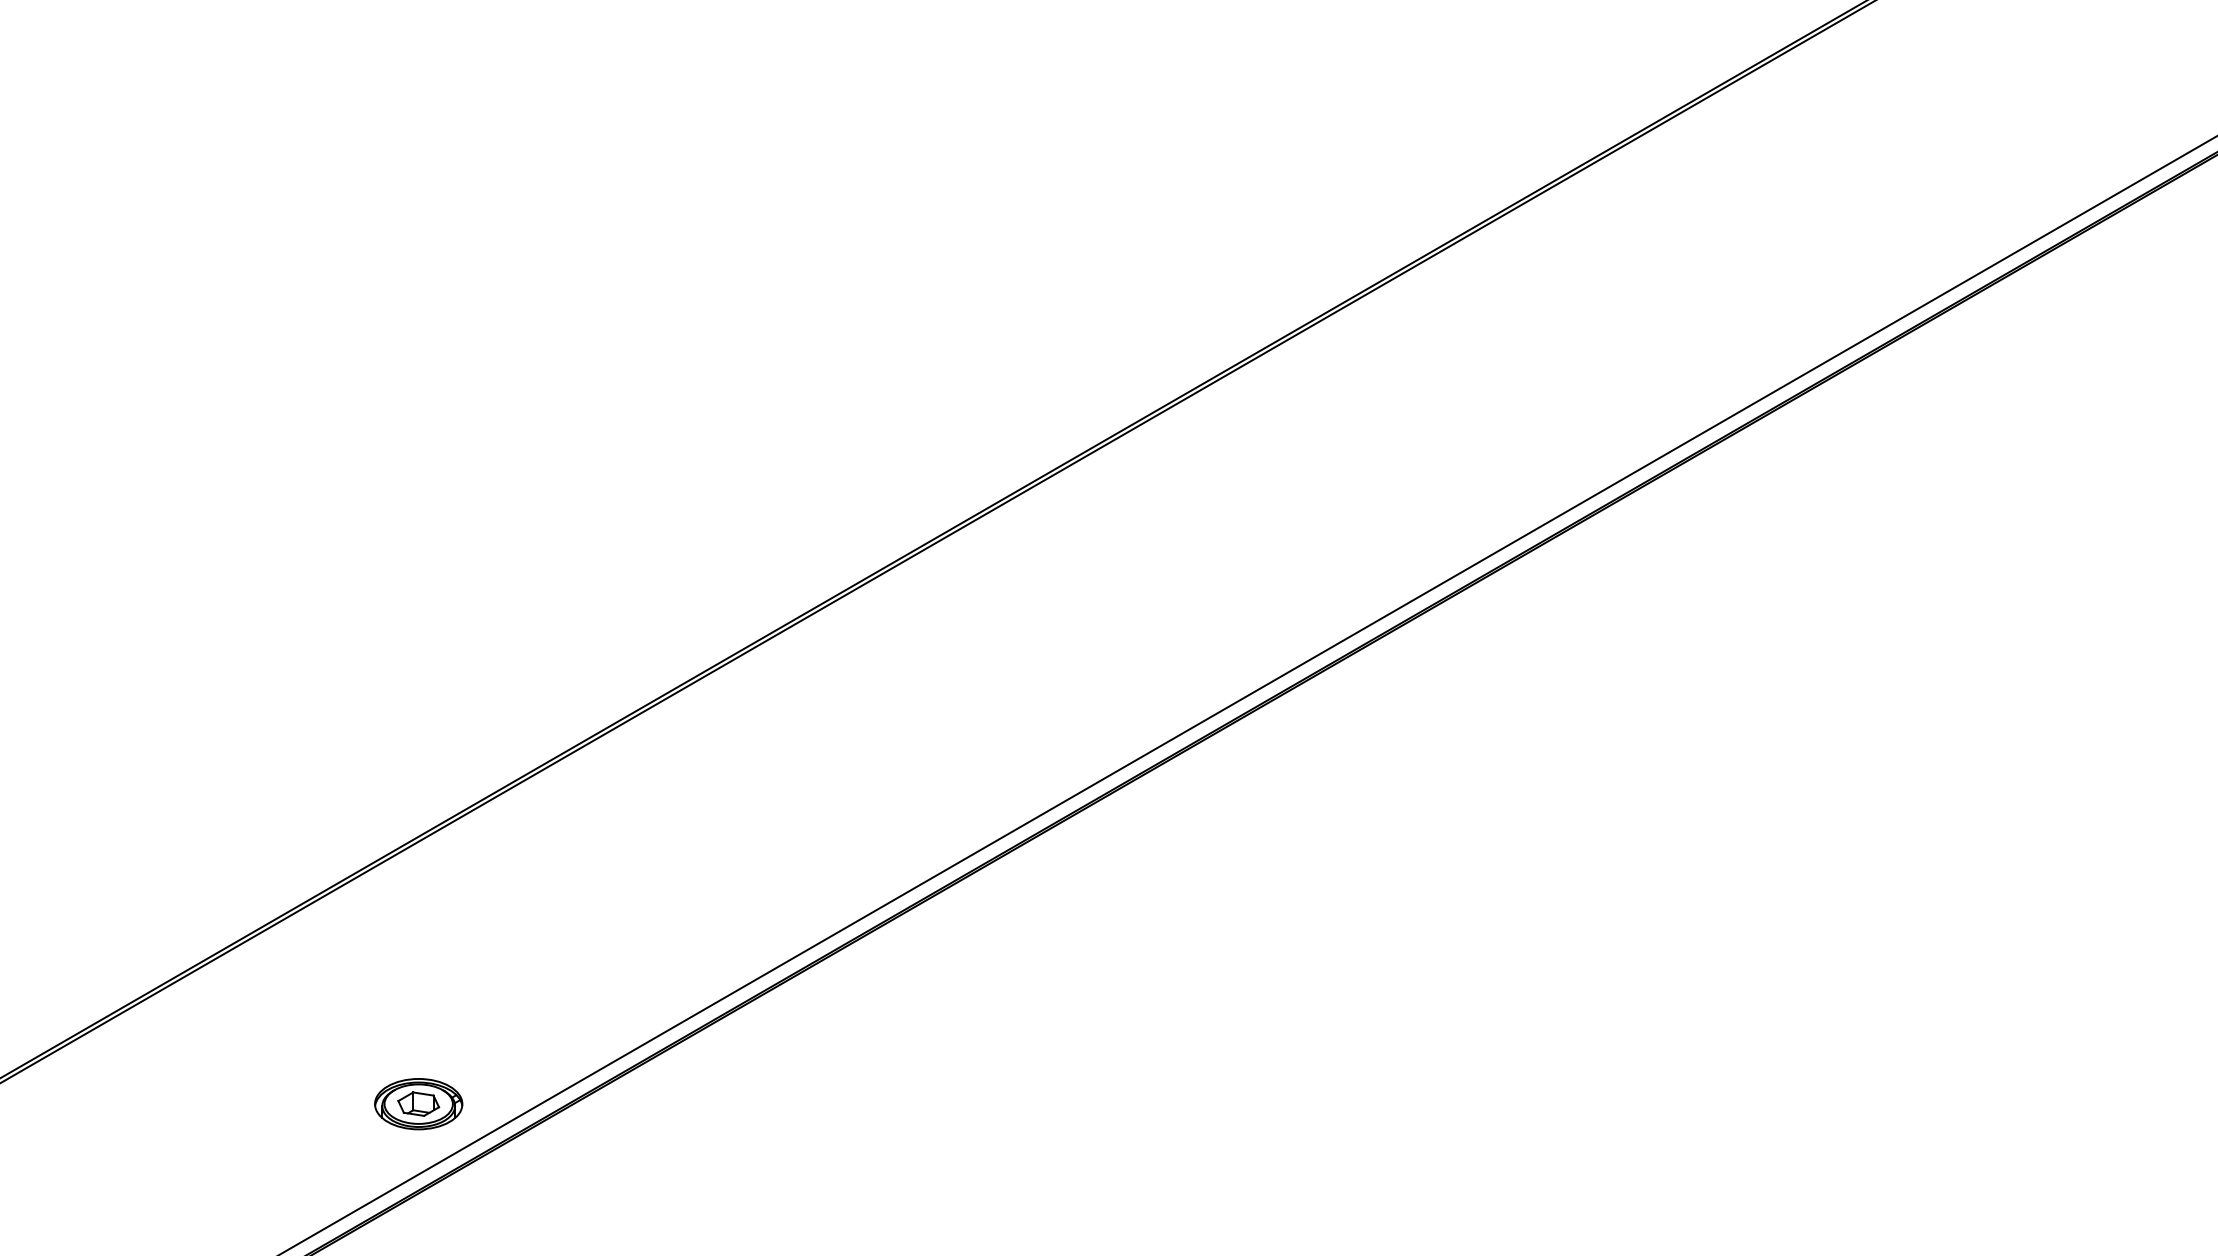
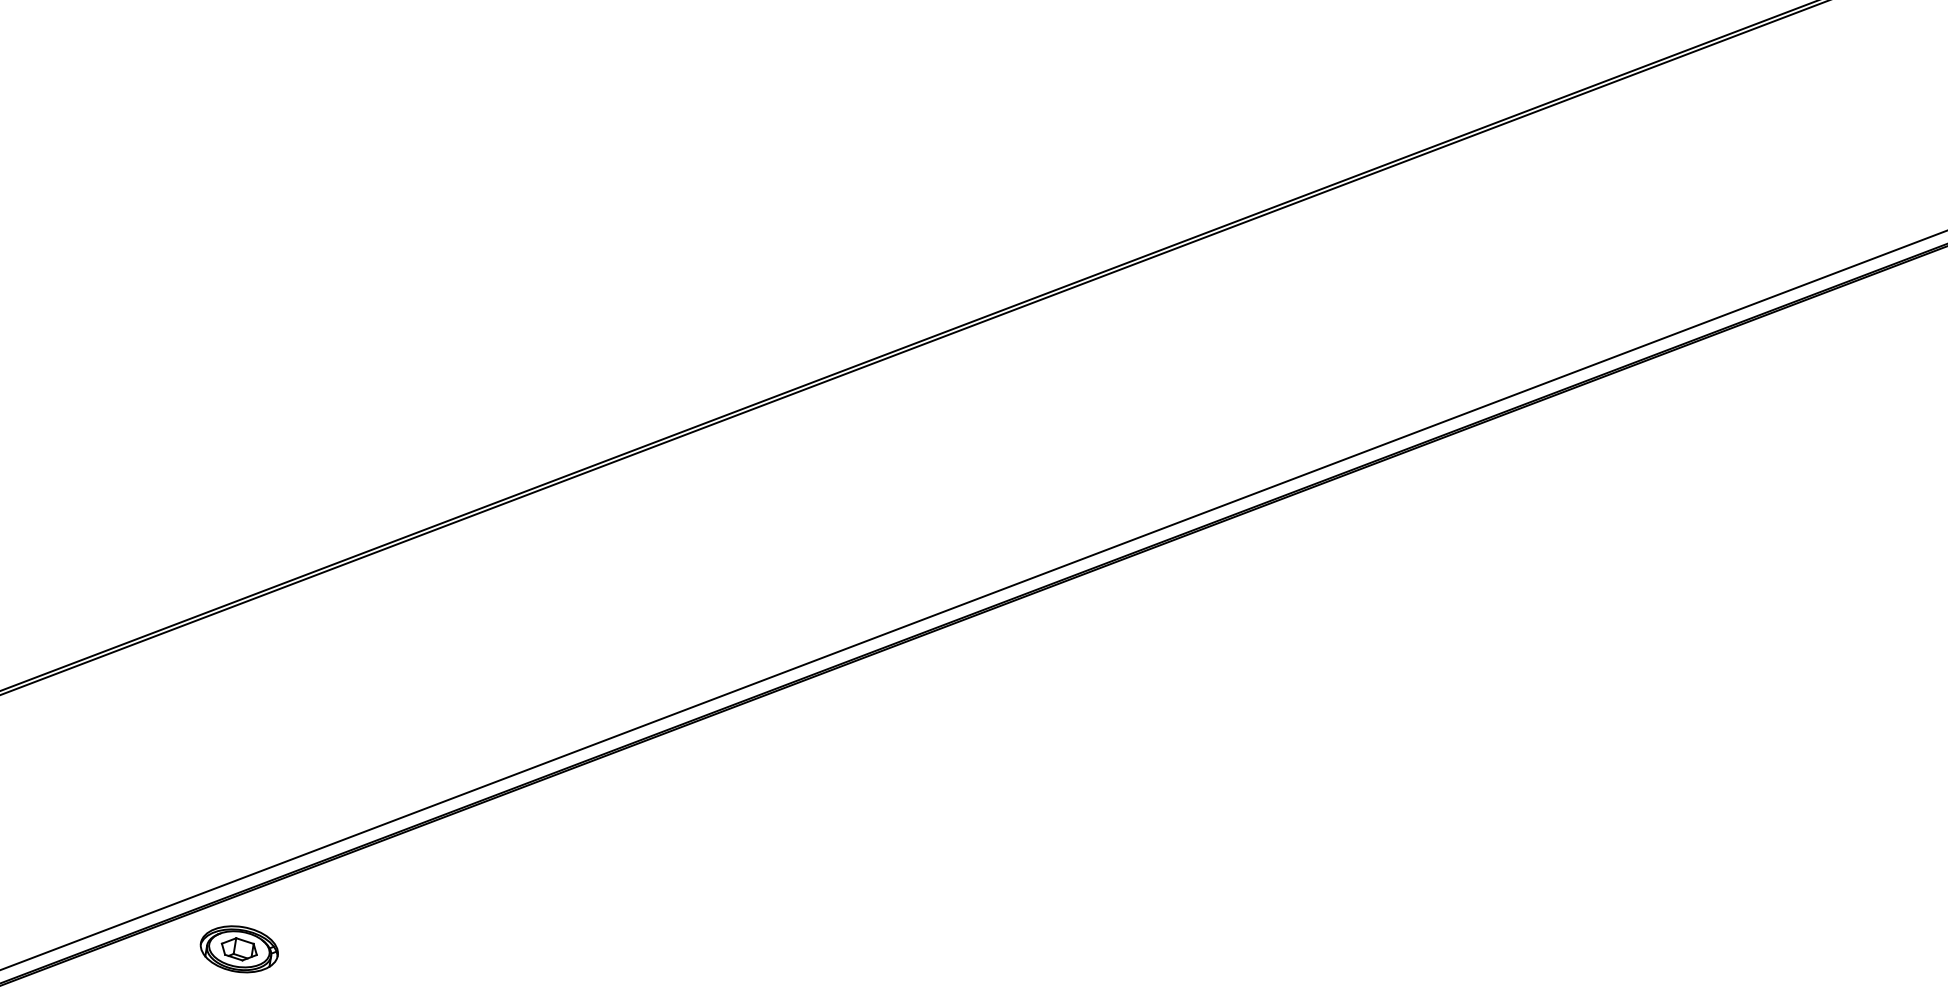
part: (418, 1104) -> (239, 949), moved

